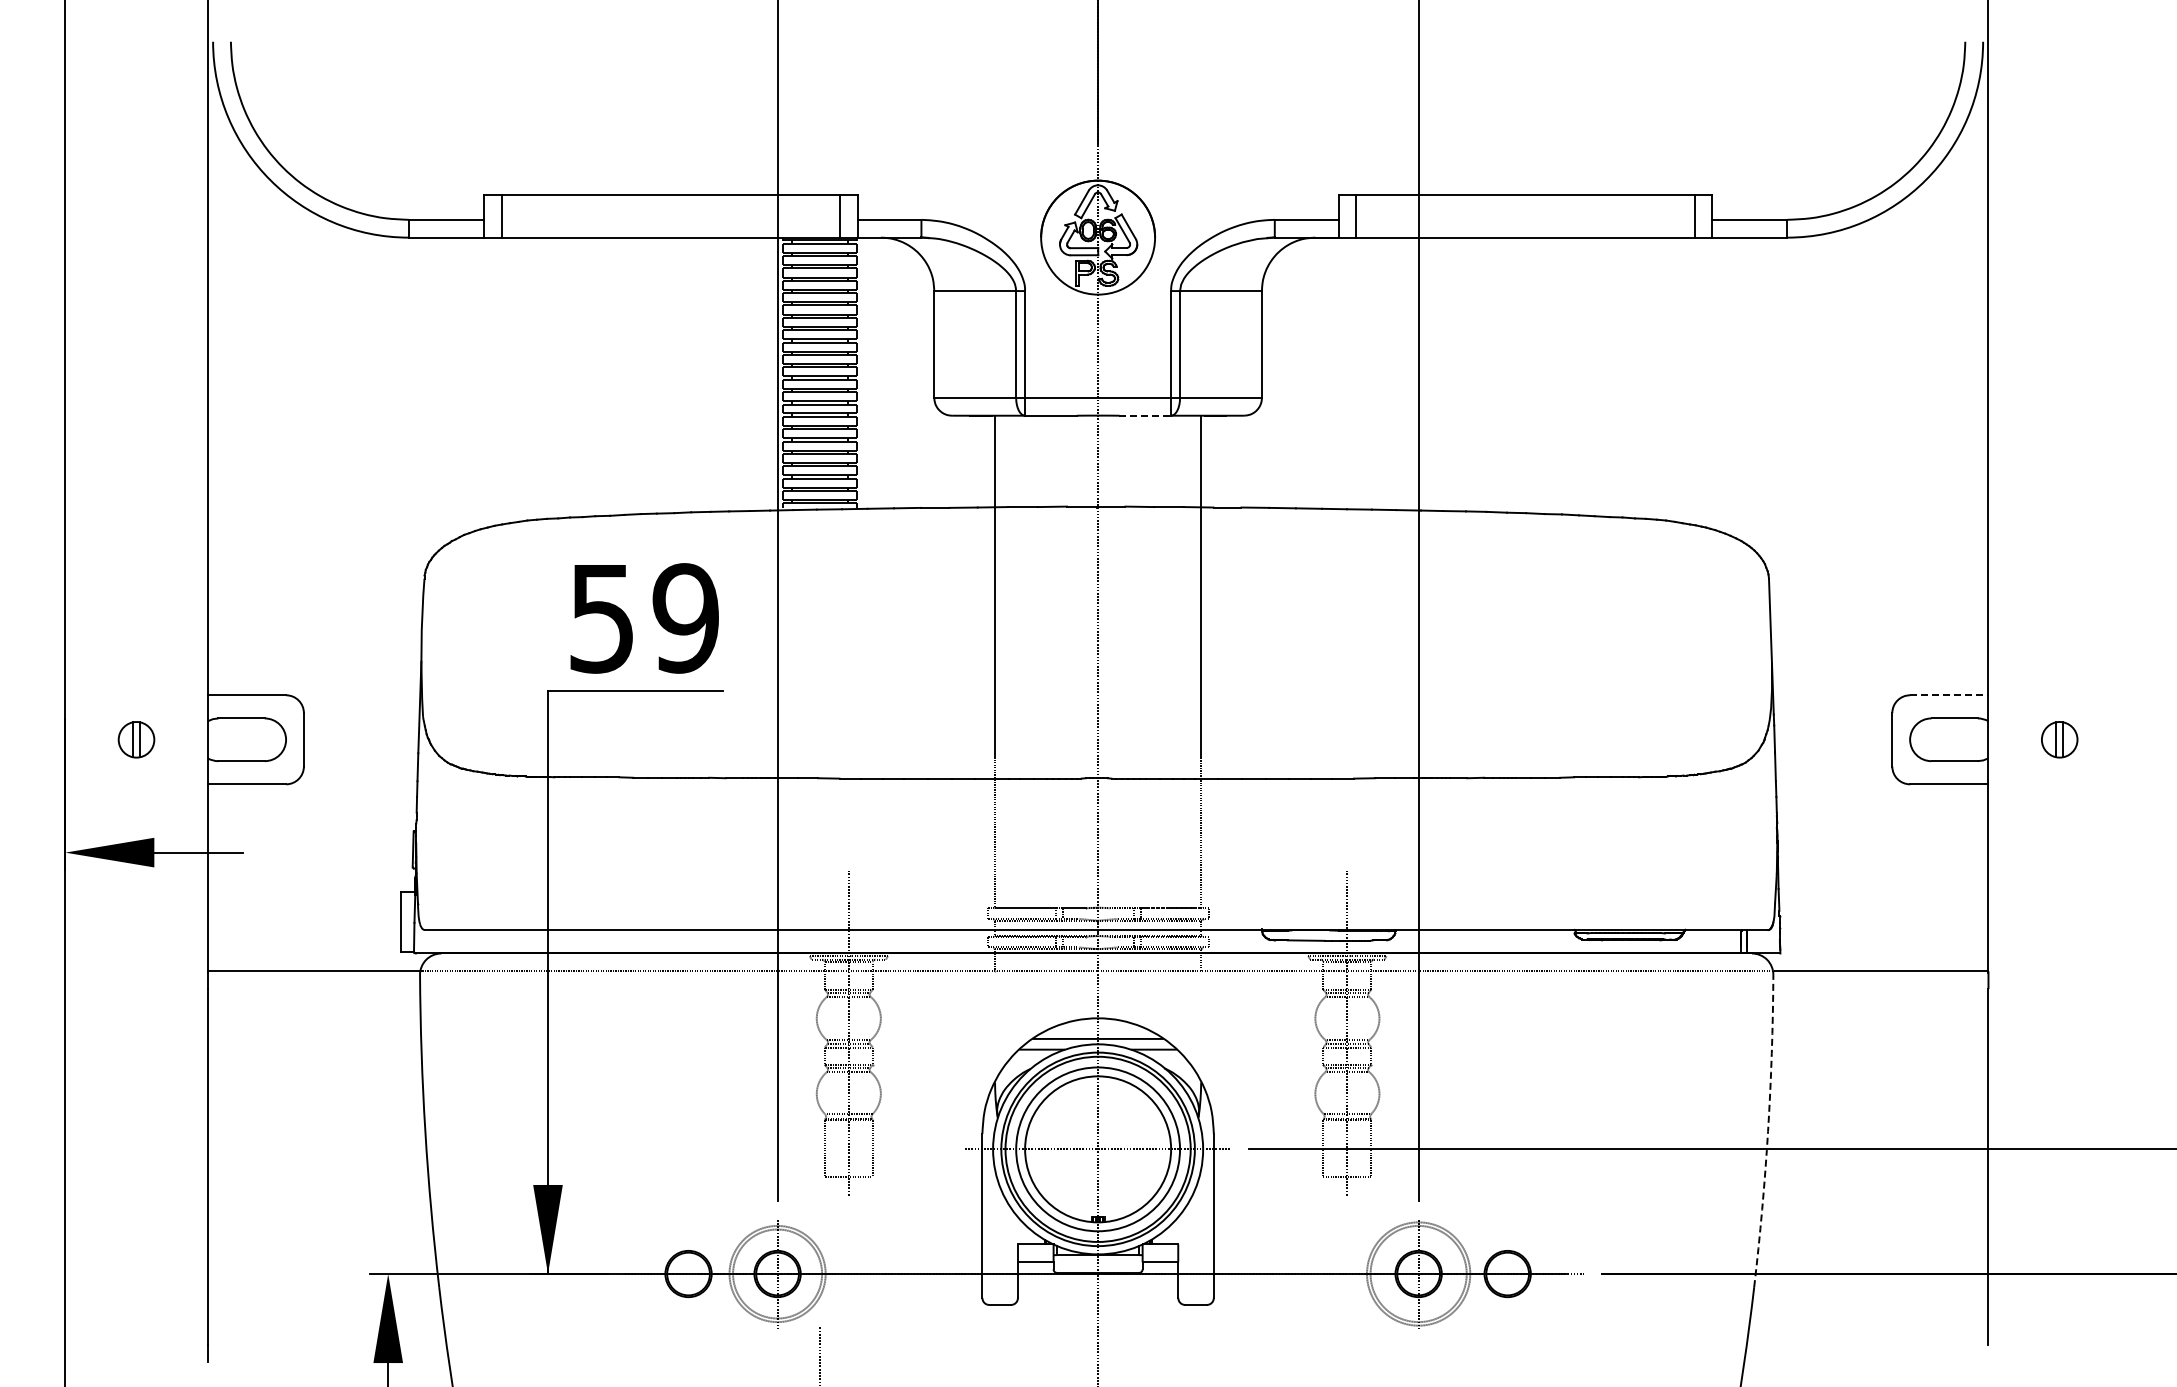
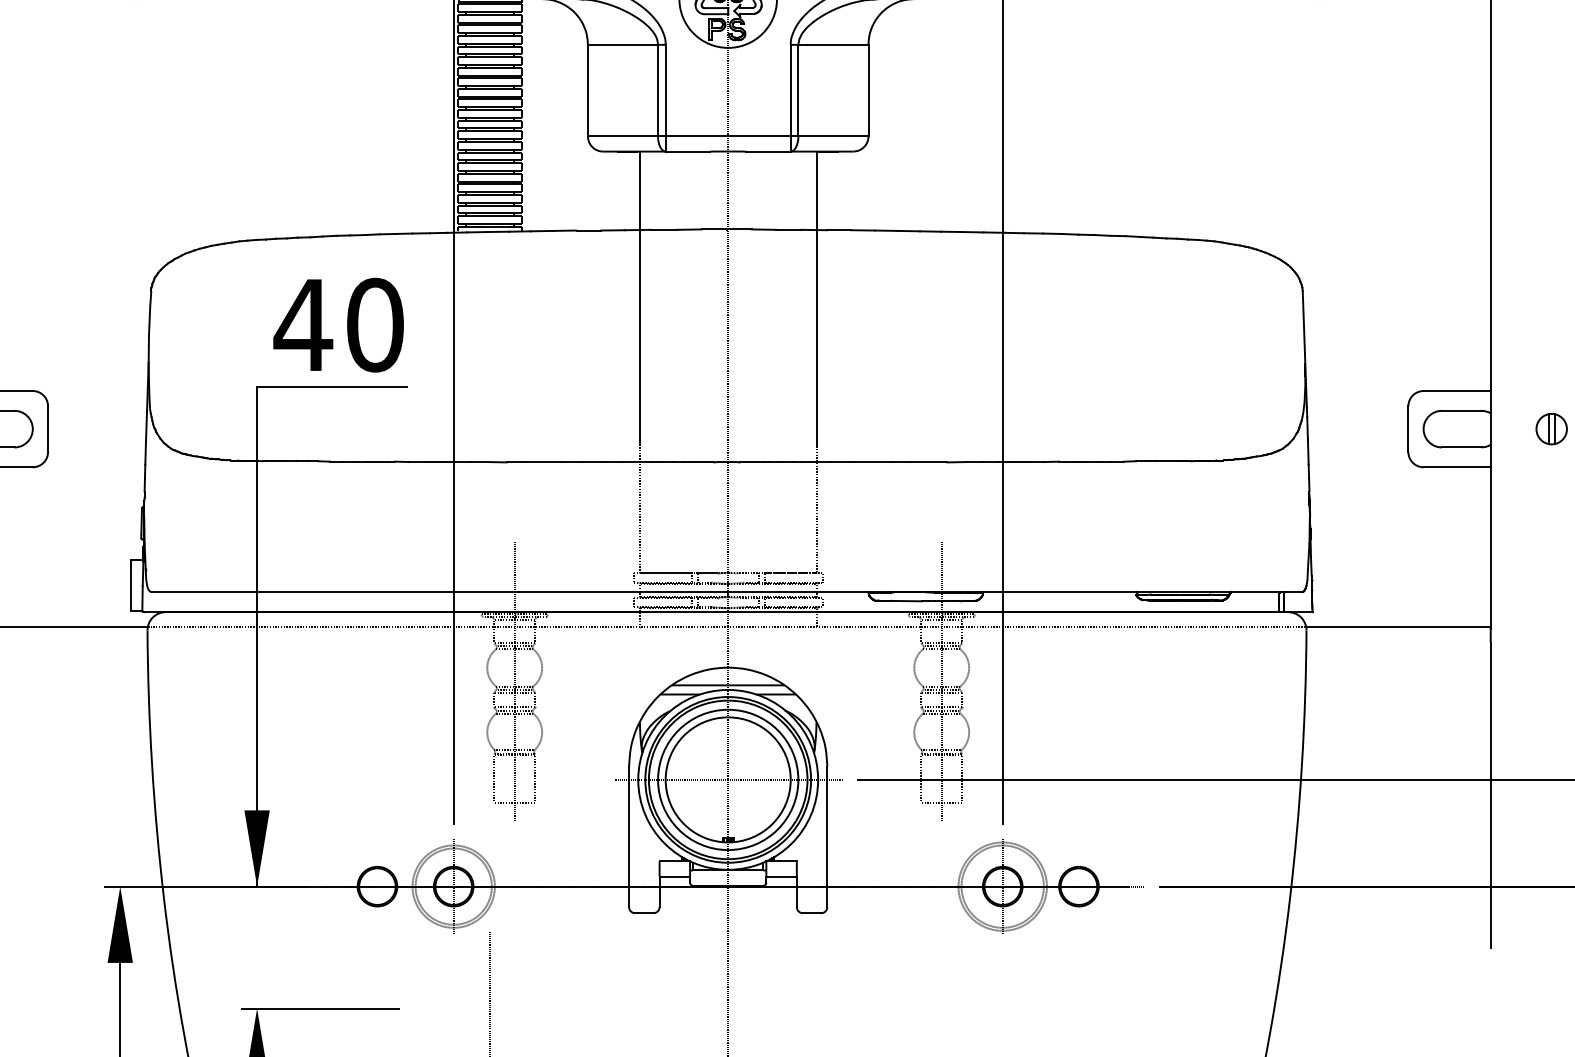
line: (1145, 415) -> (768, 151), dashed -> solid
text: (643, 618) -> (338, 325), 59 -> 40
line: (1949, 695) -> (1457, 391), dashed -> solid
arc: (1768, 1131) -> (1302, 764), dashed -> solid

